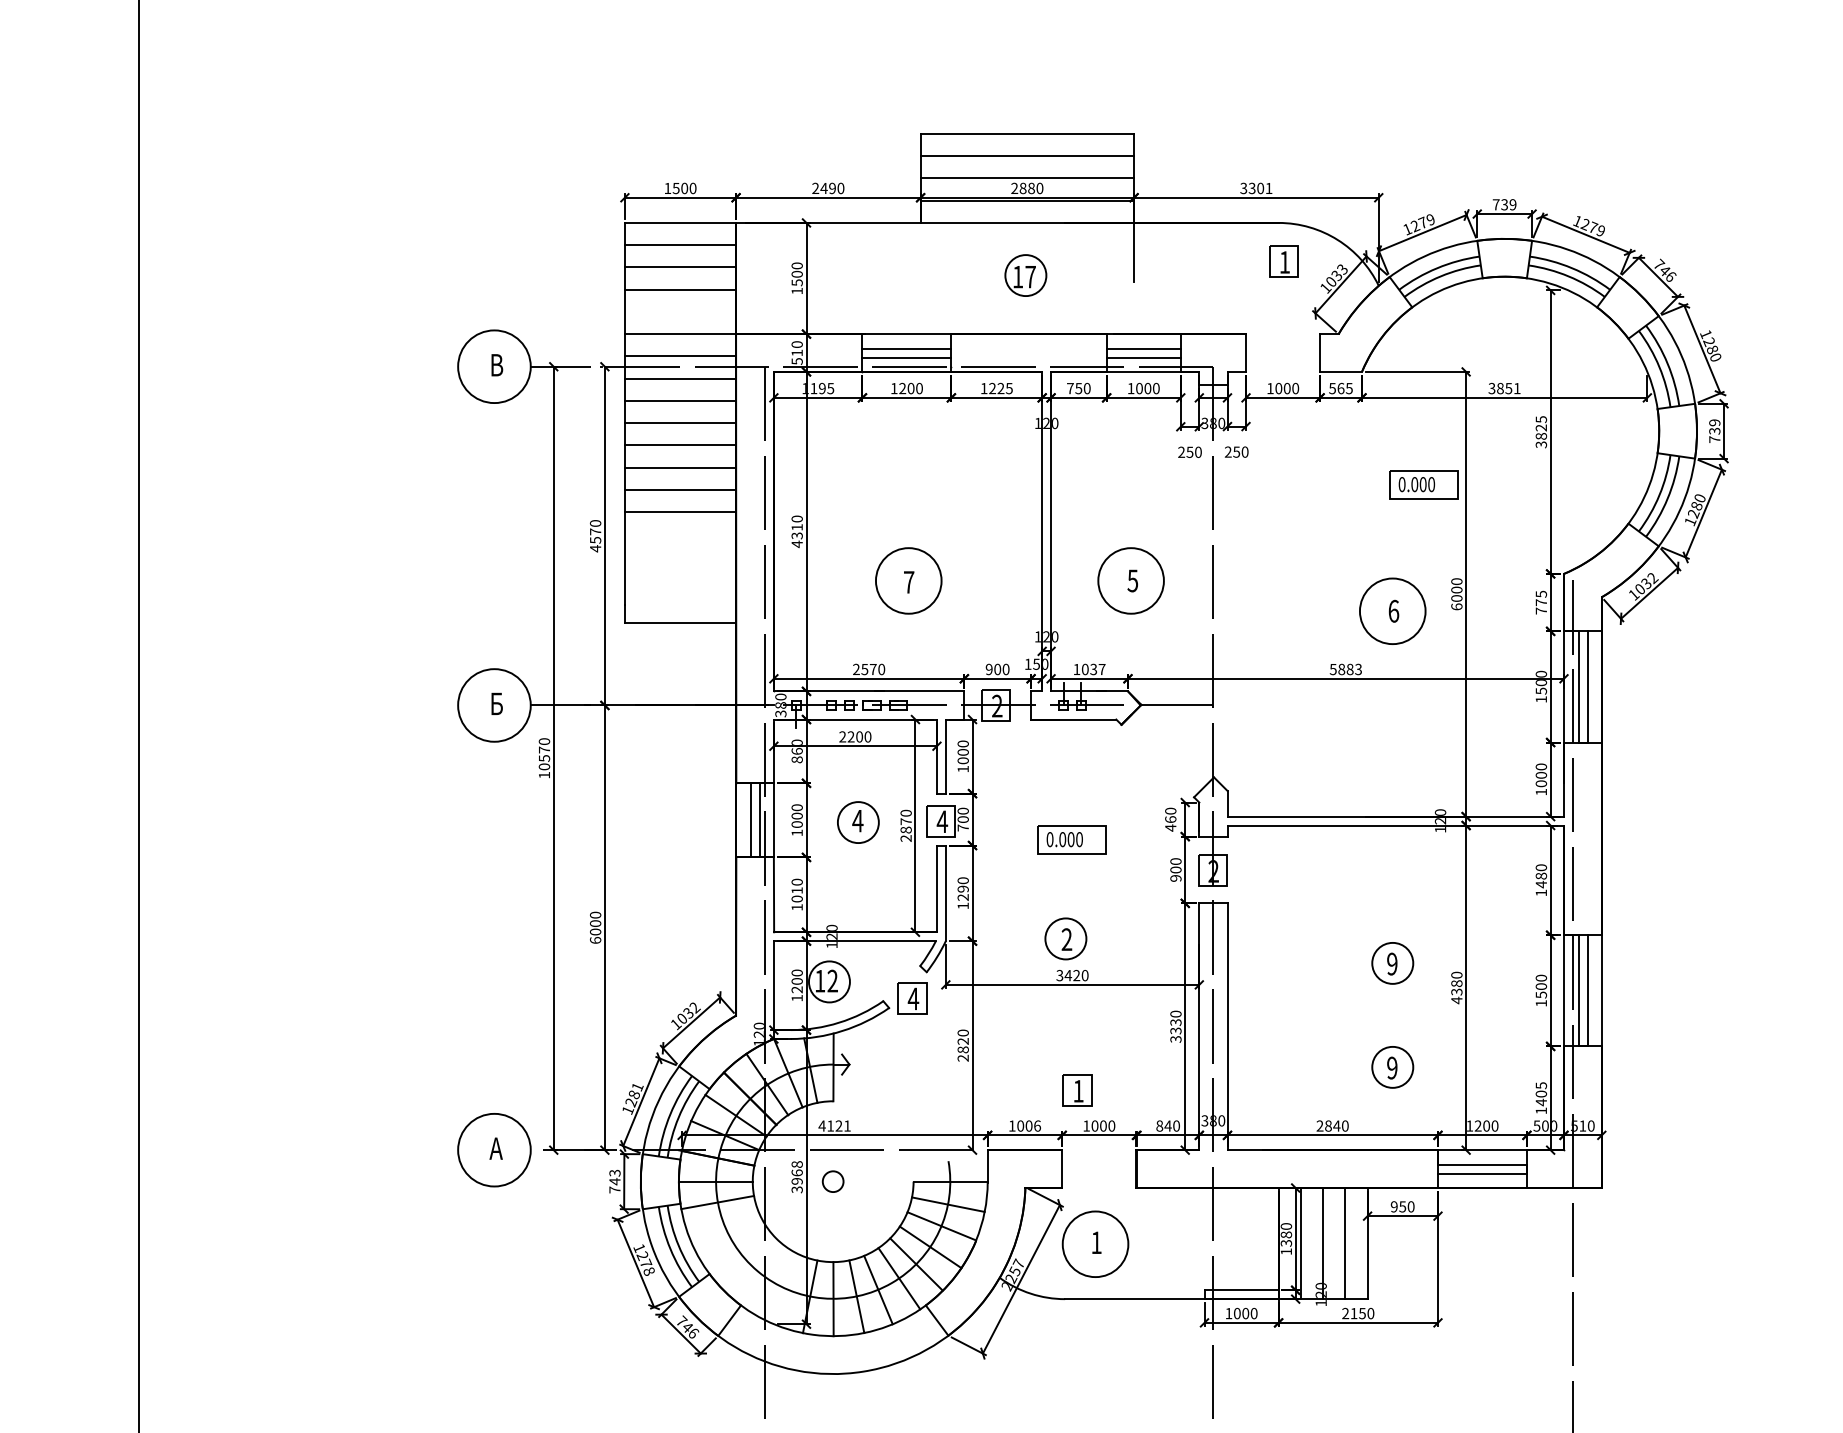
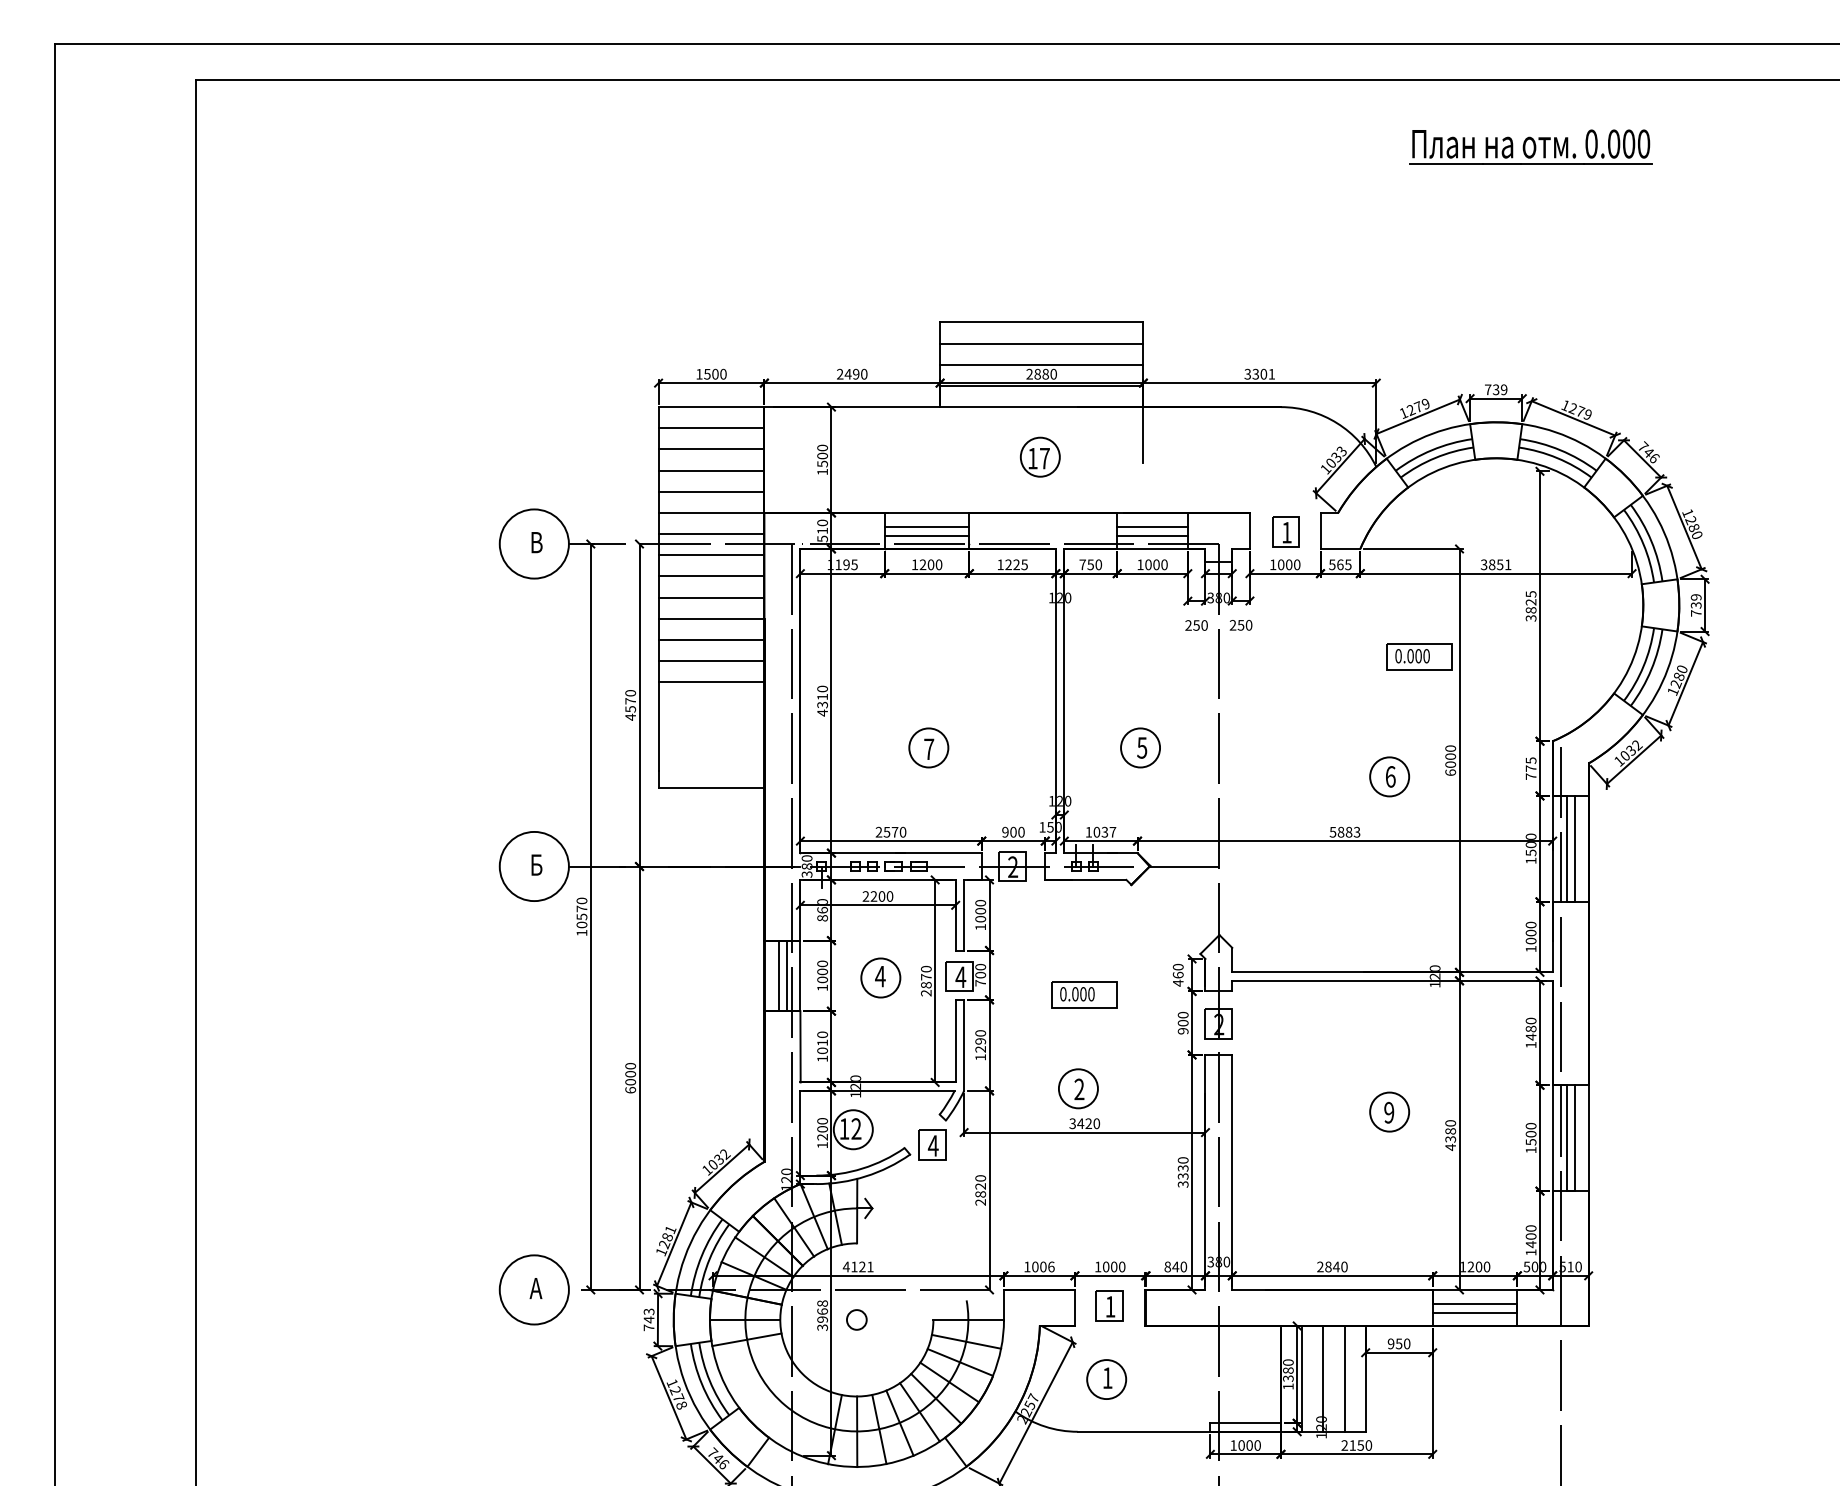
part: (1283, 261) -> (1285, 531), moved
line: (680, 311) -> (711, 491), added
circle: (908, 580) -> (928, 747), size x0.62
circle: (1131, 580) -> (1140, 747), size x0.62
circle: (1392, 610) -> (1389, 776), size x0.62
part: (1392, 1066) -> (1389, 1210), removed
text: (1540, 1085) -> (1530, 1228), 1405 -> 1400
part: (1077, 1089) -> (1109, 1305), moved
circle: (1095, 1244) -> (1106, 1379), size x0.62

